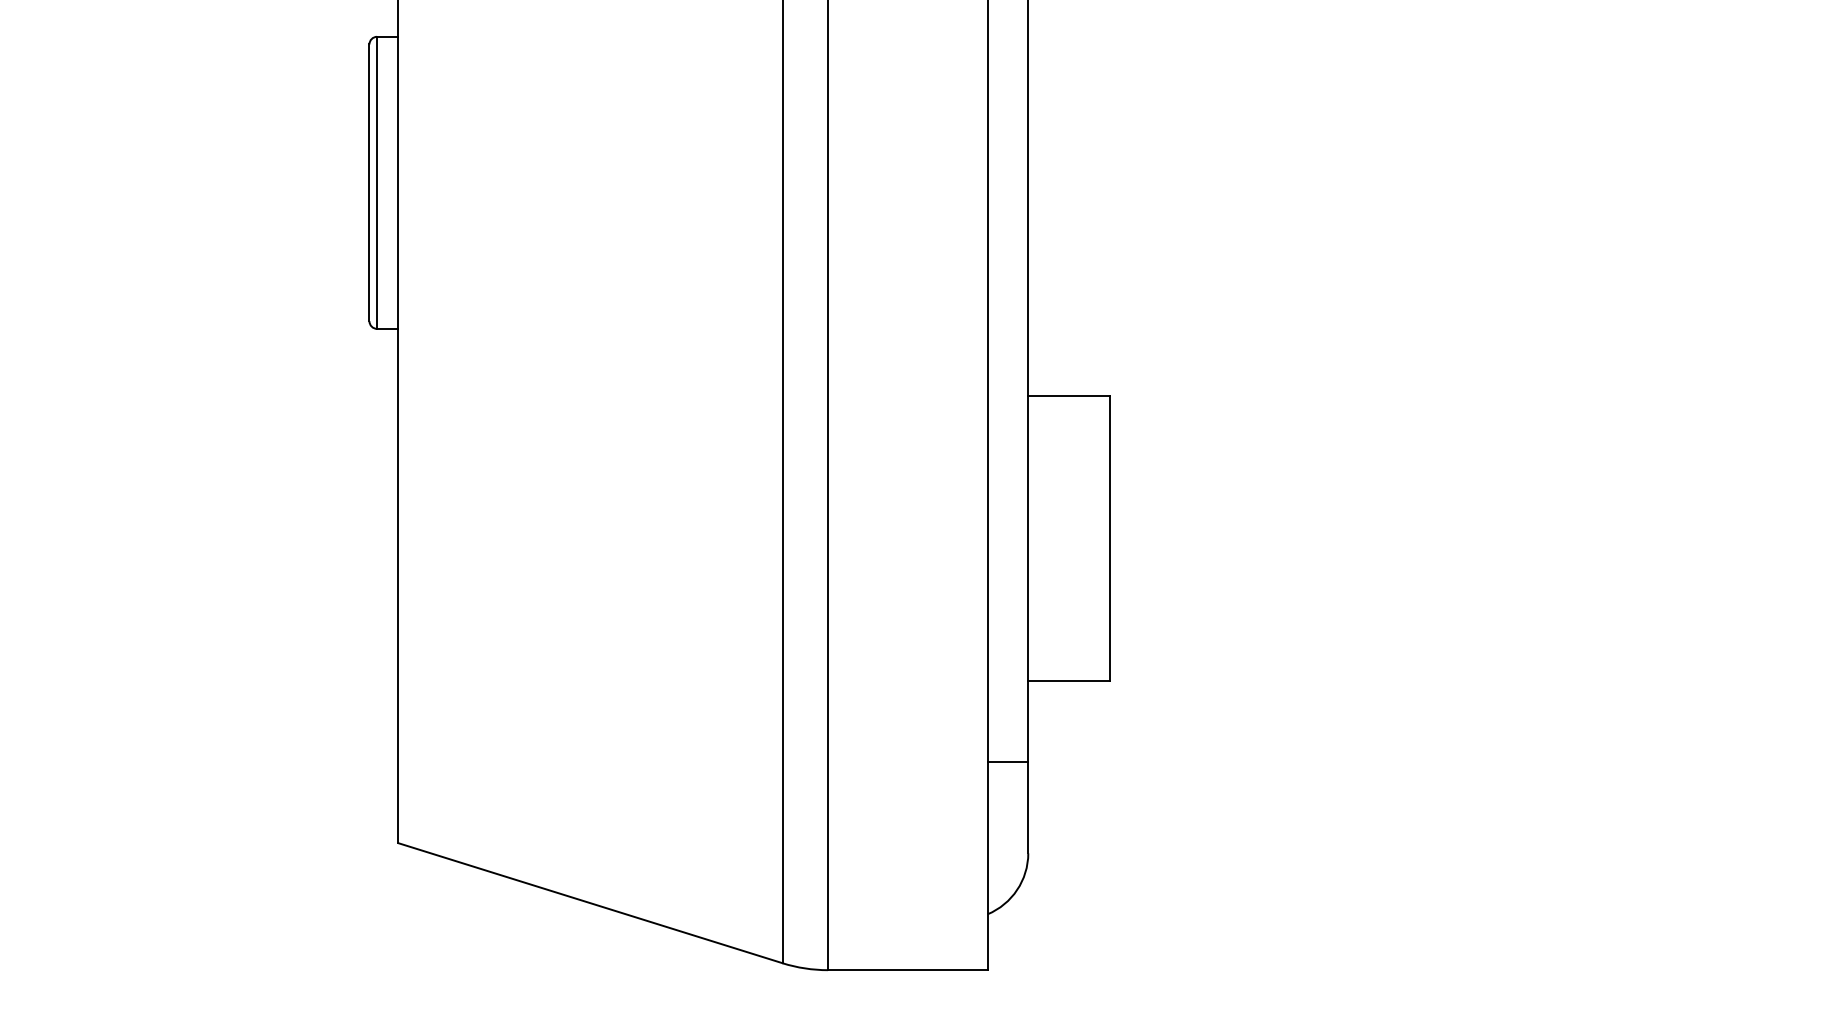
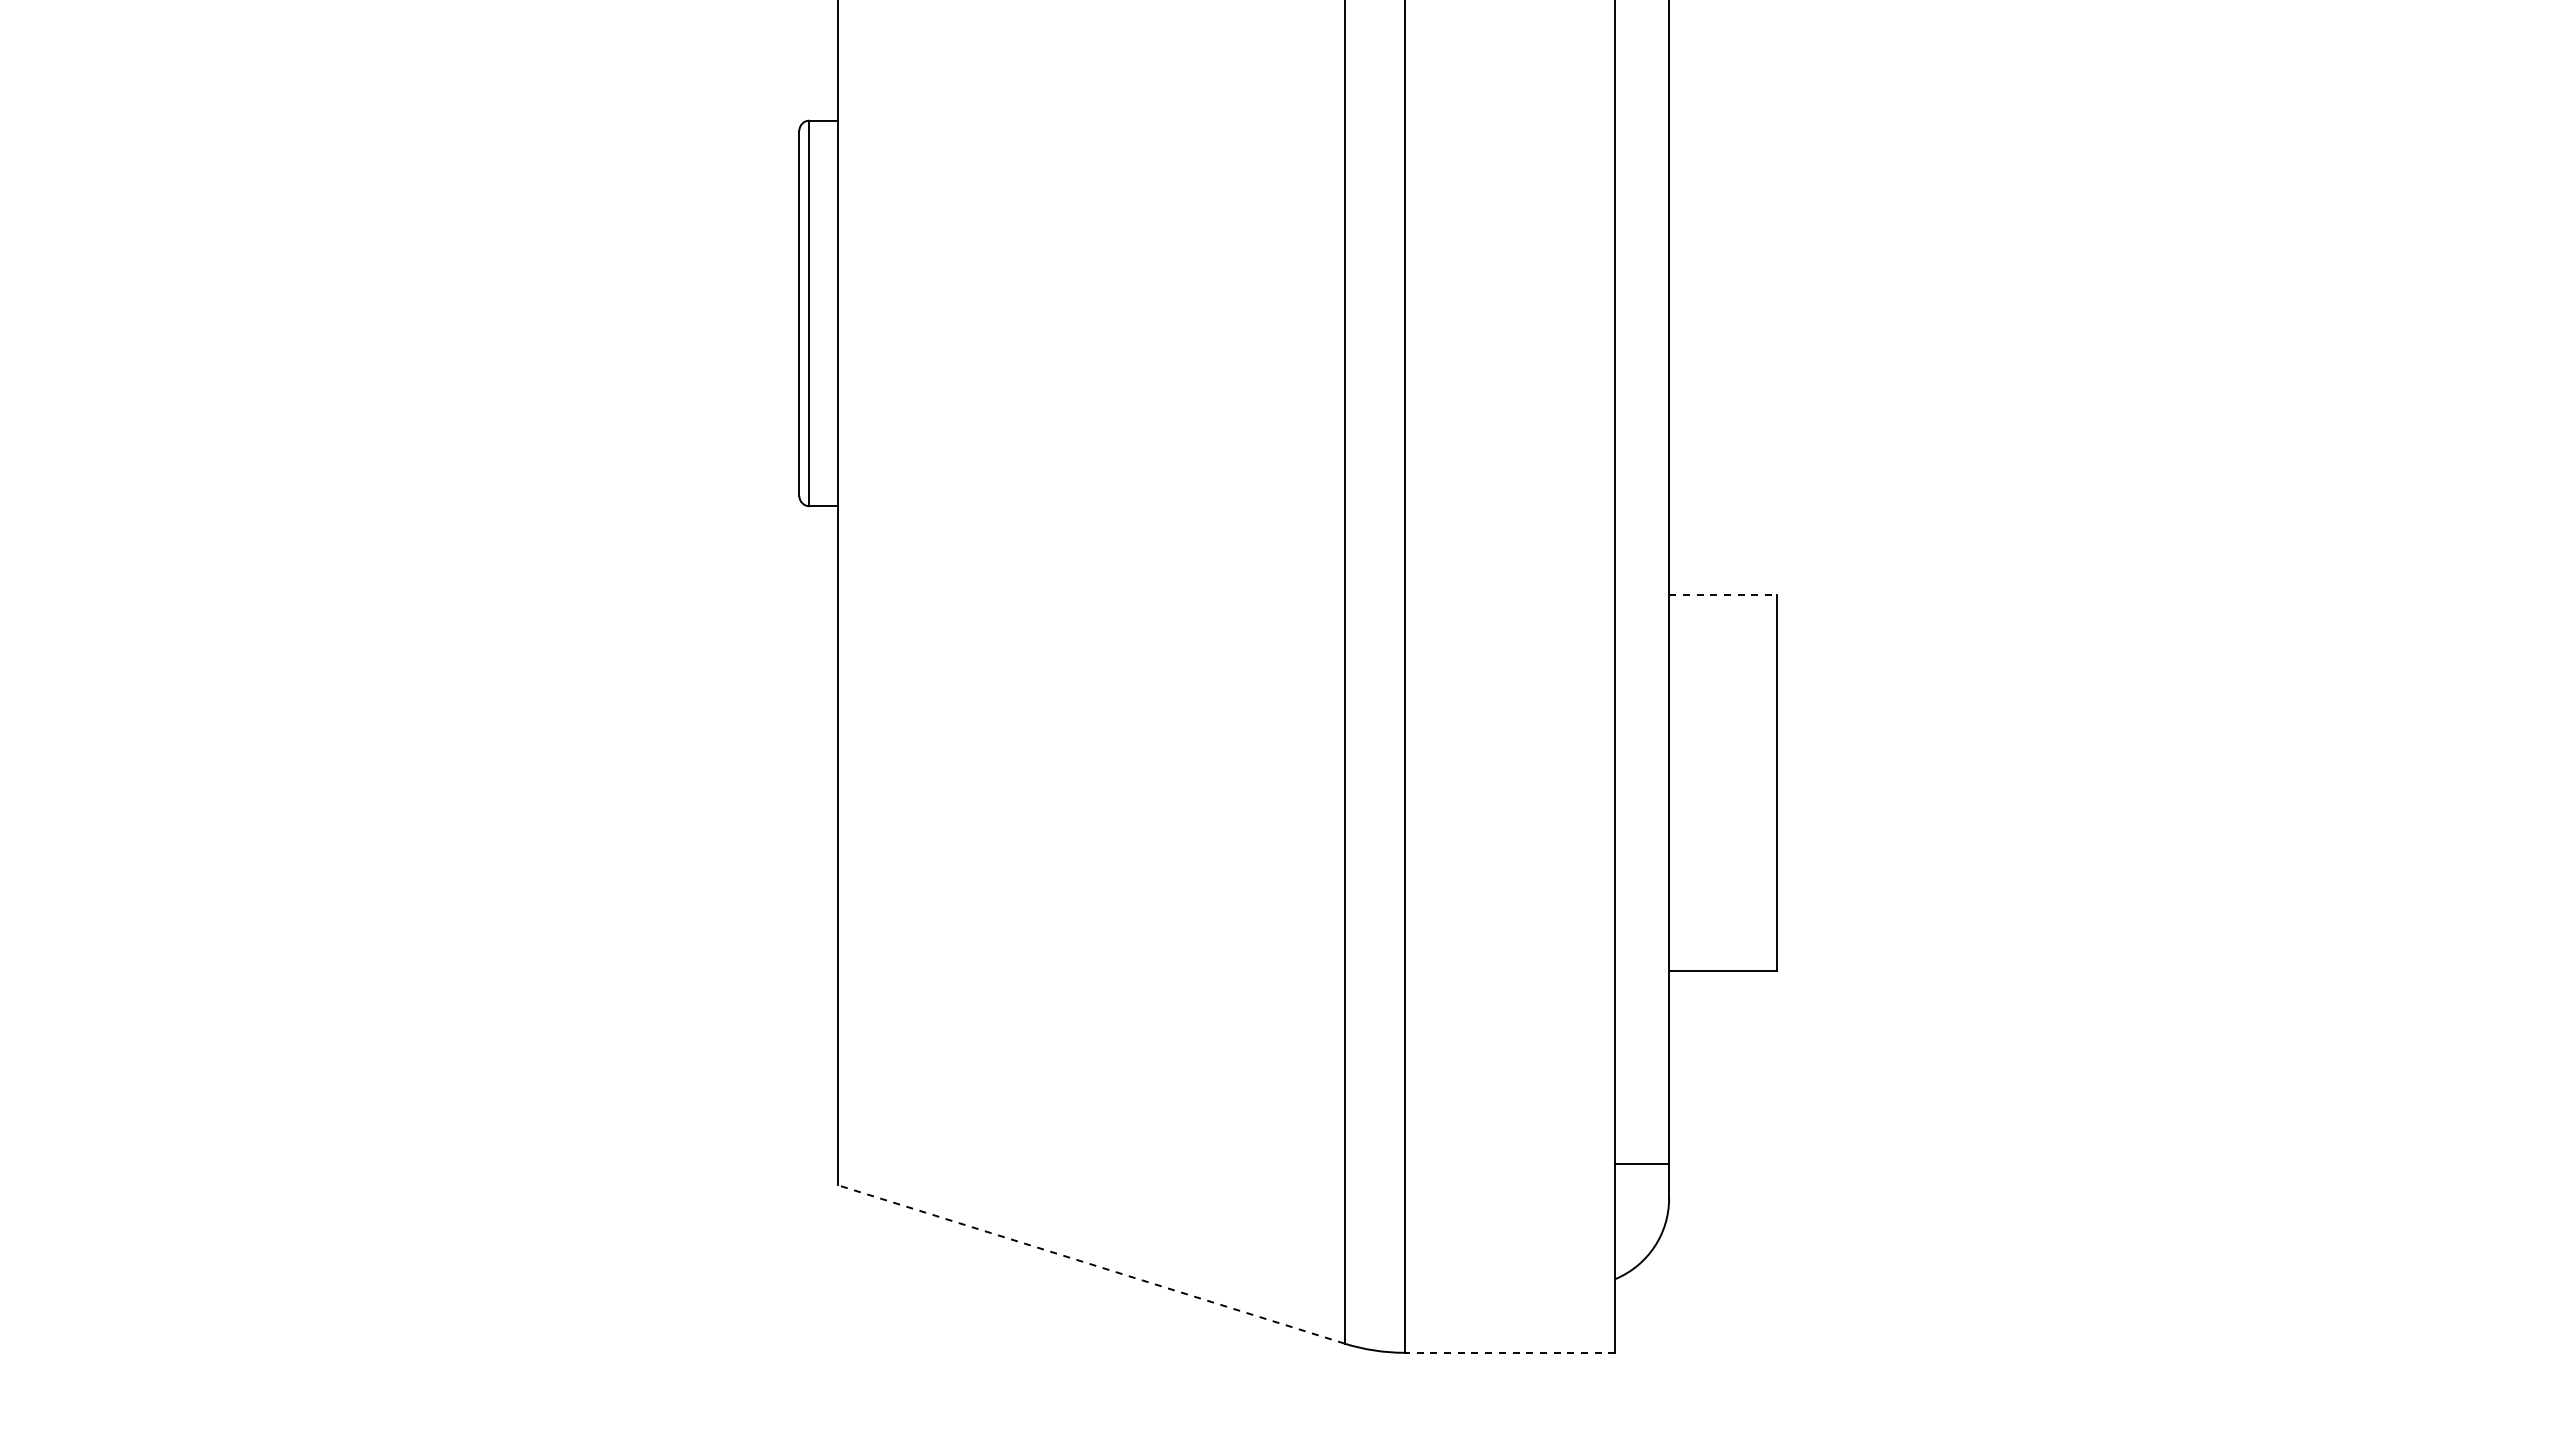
line: (1068, 396) -> (1722, 595), solid -> dashed
line: (1008, 761) -> (1642, 1163), moved
line: (590, 903) -> (1091, 1264), solid -> dashed
line: (907, 969) -> (1509, 1352), solid -> dashed

